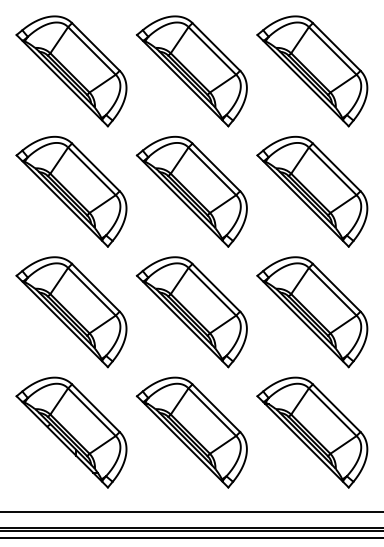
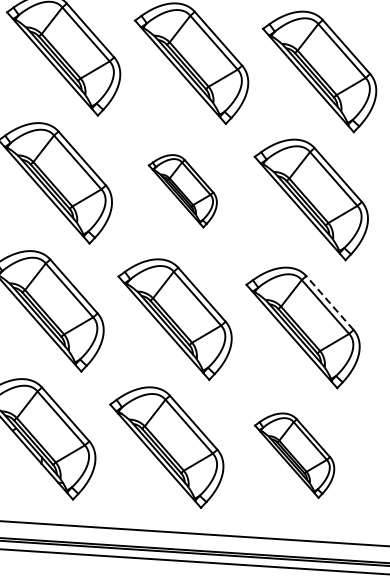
part: (191, 191) -> (182, 190), size x0.6
line: (336, 287) -> (329, 302), solid -> dashed
part: (312, 432) -> (294, 455), size x0.7

